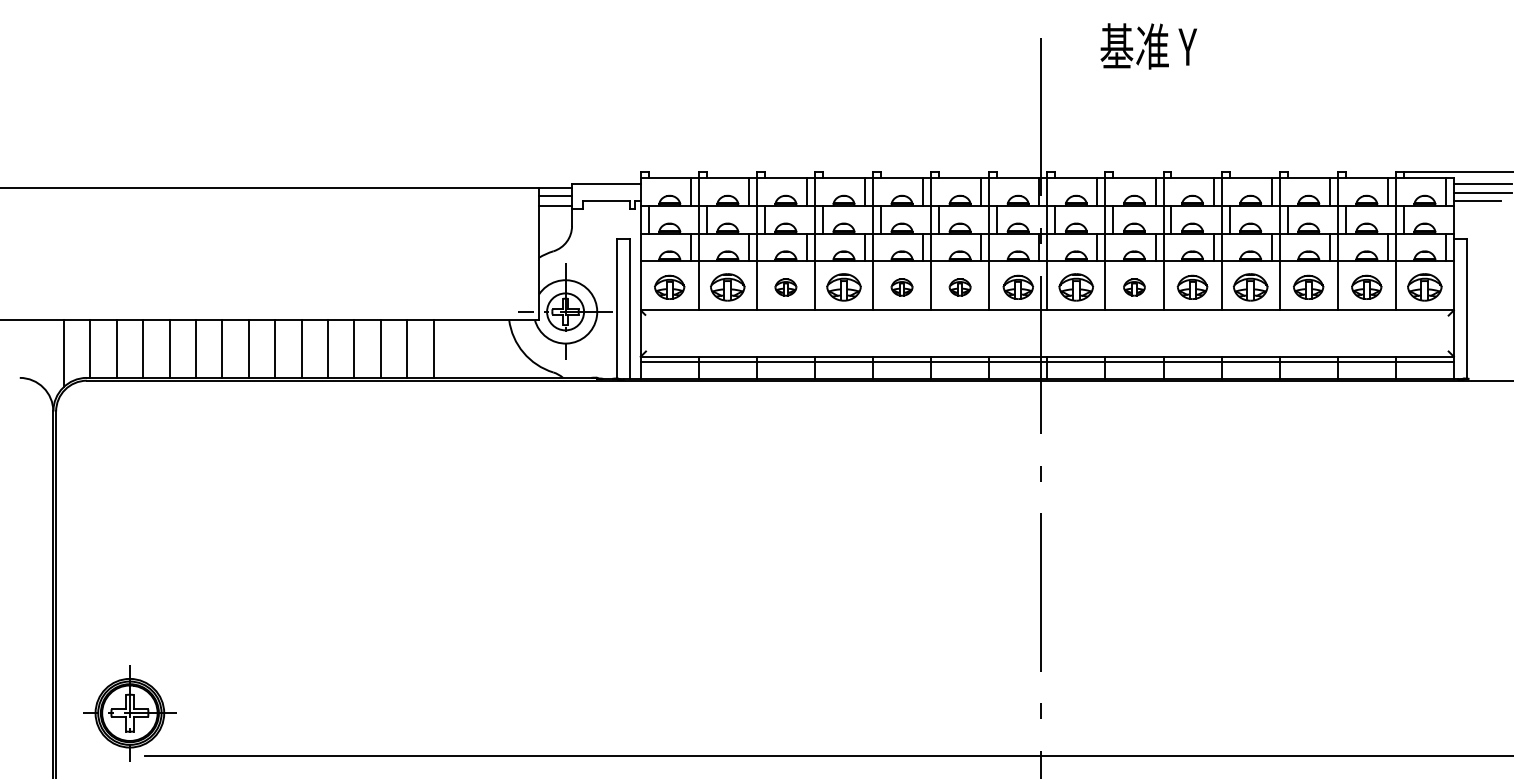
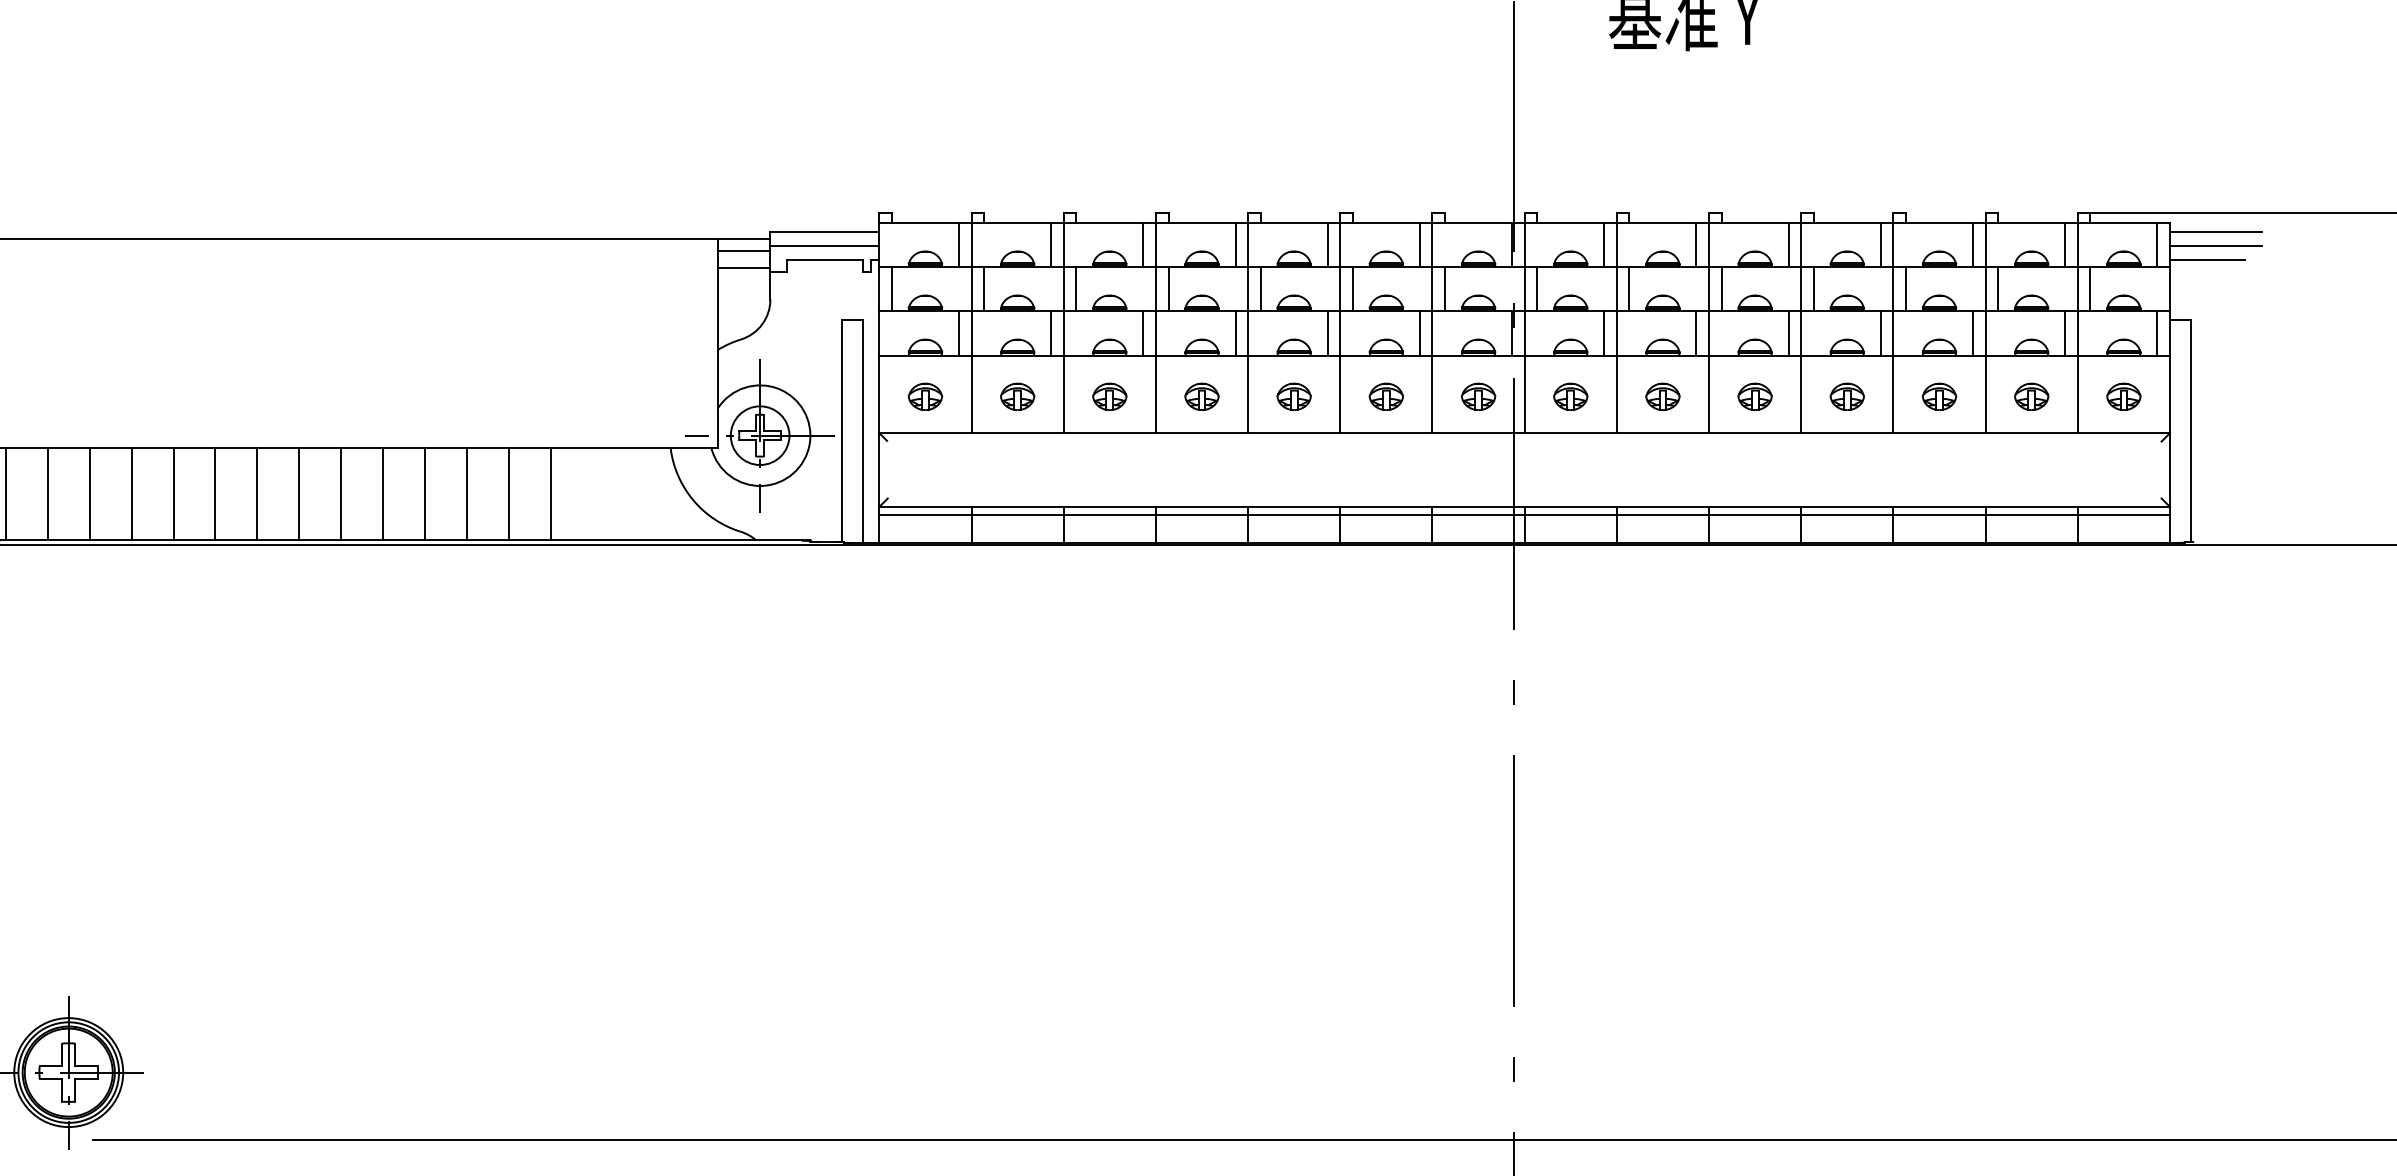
line: (606, 192) -> (825, 246), added
part: (669, 287) -> (925, 396), size x0.71
part: (727, 287) -> (1017, 396), size x0.62
part: (843, 287) -> (1201, 396), size x0.62
part: (1017, 287) -> (1477, 396), size x0.71
part: (1076, 287) -> (1570, 396), size x0.62
part: (1192, 287) -> (1755, 396), size x0.71
part: (1250, 287) -> (1847, 396), size x0.62
part: (1308, 287) -> (1939, 396), size x0.71
part: (1366, 287) -> (2031, 396), size x0.71
part: (1424, 287) -> (2123, 396), size x0.62

